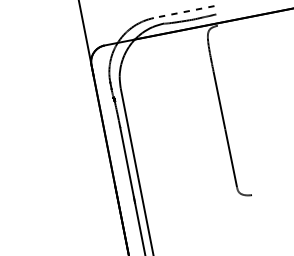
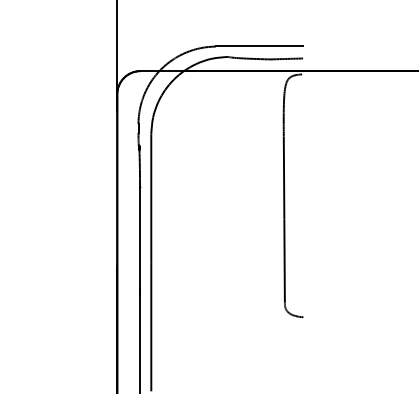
line: (183, 12) -> (258, 46), dashed -> solid

